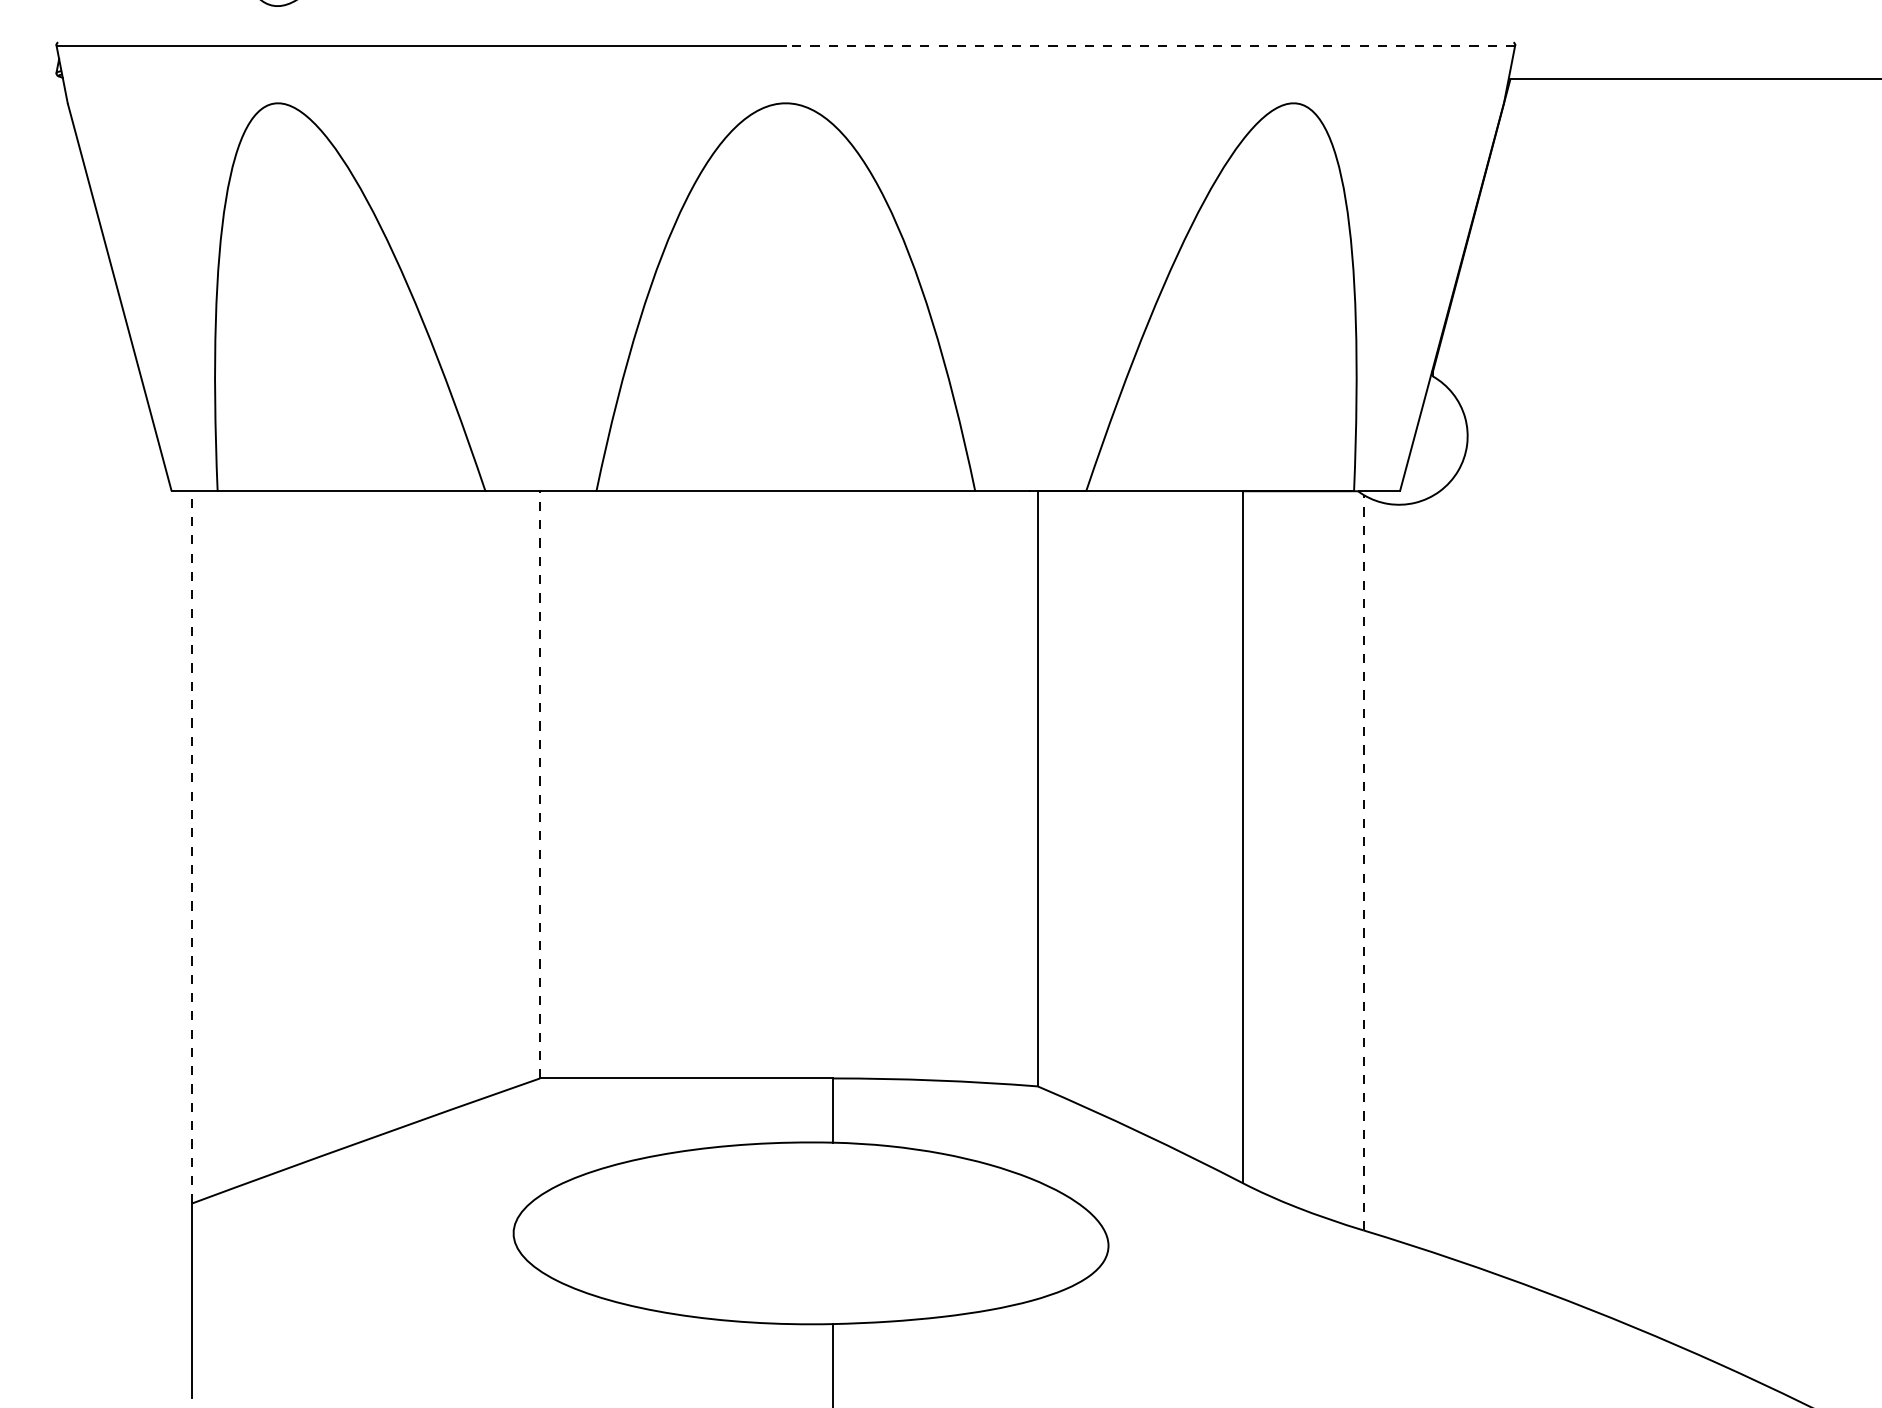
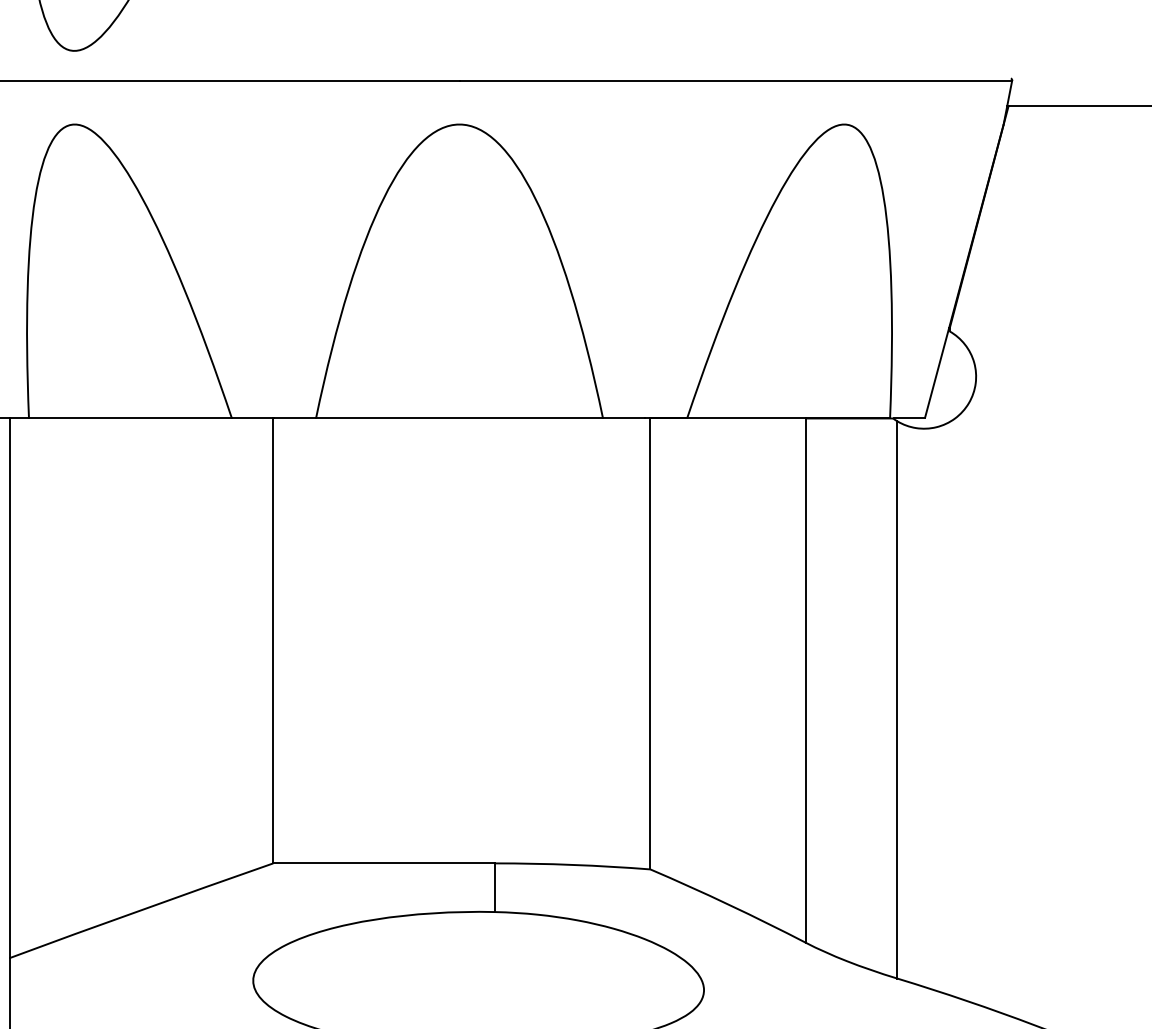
line: (1150, 45) -> (735, 80), dashed -> solid
line: (540, 784) -> (273, 640), dashed -> solid
line: (192, 846) -> (9, 687), dashed -> solid
line: (1363, 862) -> (897, 699), dashed -> solid

